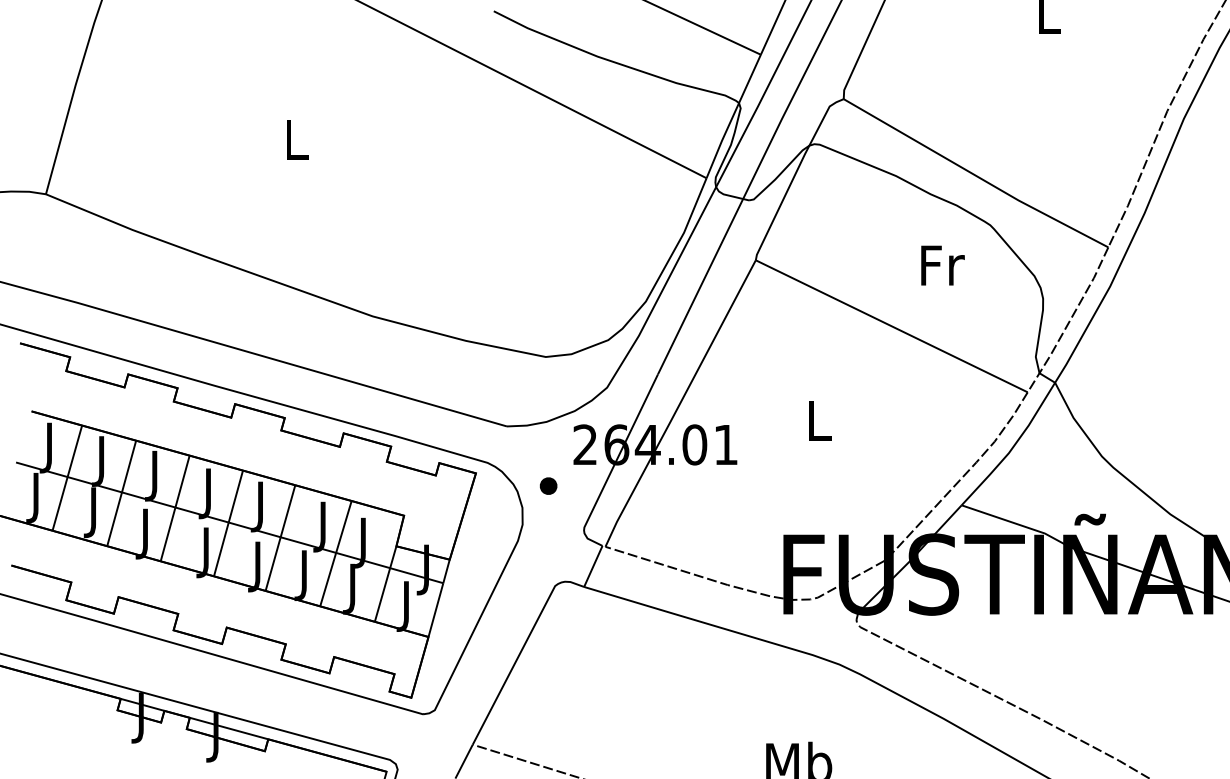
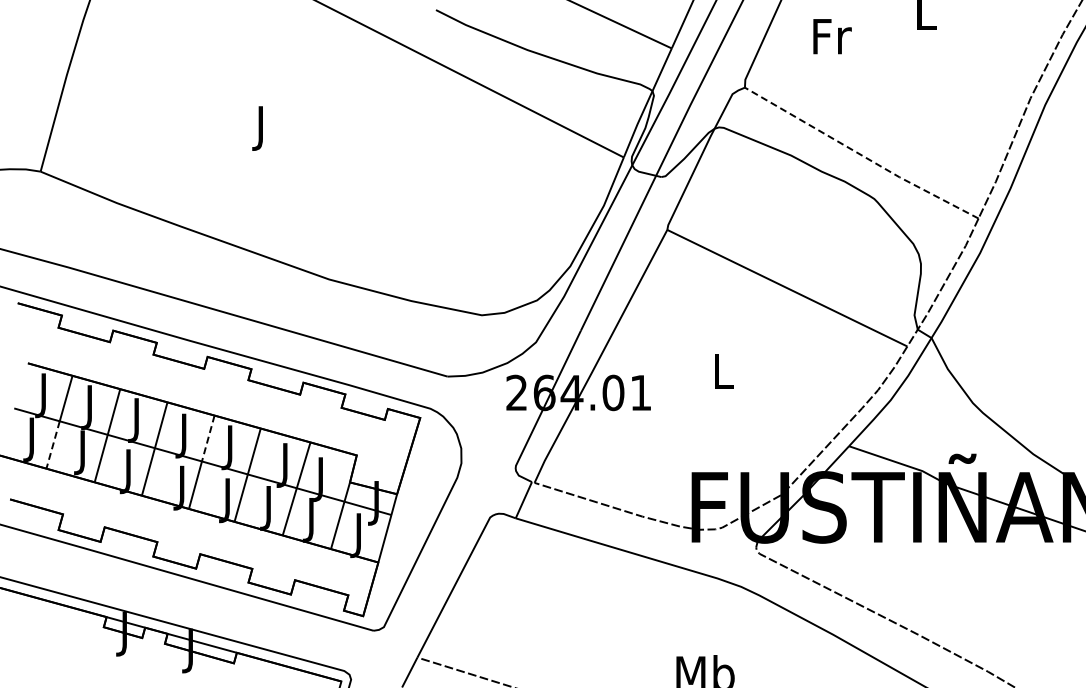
text: (297, 145) -> (262, 128), L -> J
line: (975, 175) -> (861, 155), solid -> dashed
text: (942, 265) -> (832, 36), moved
part: (548, 485) -> (484, 428), removed
line: (236, 496) -> (208, 438), solid -> dashed
line: (60, 503) -> (53, 444), solid -> dashed

